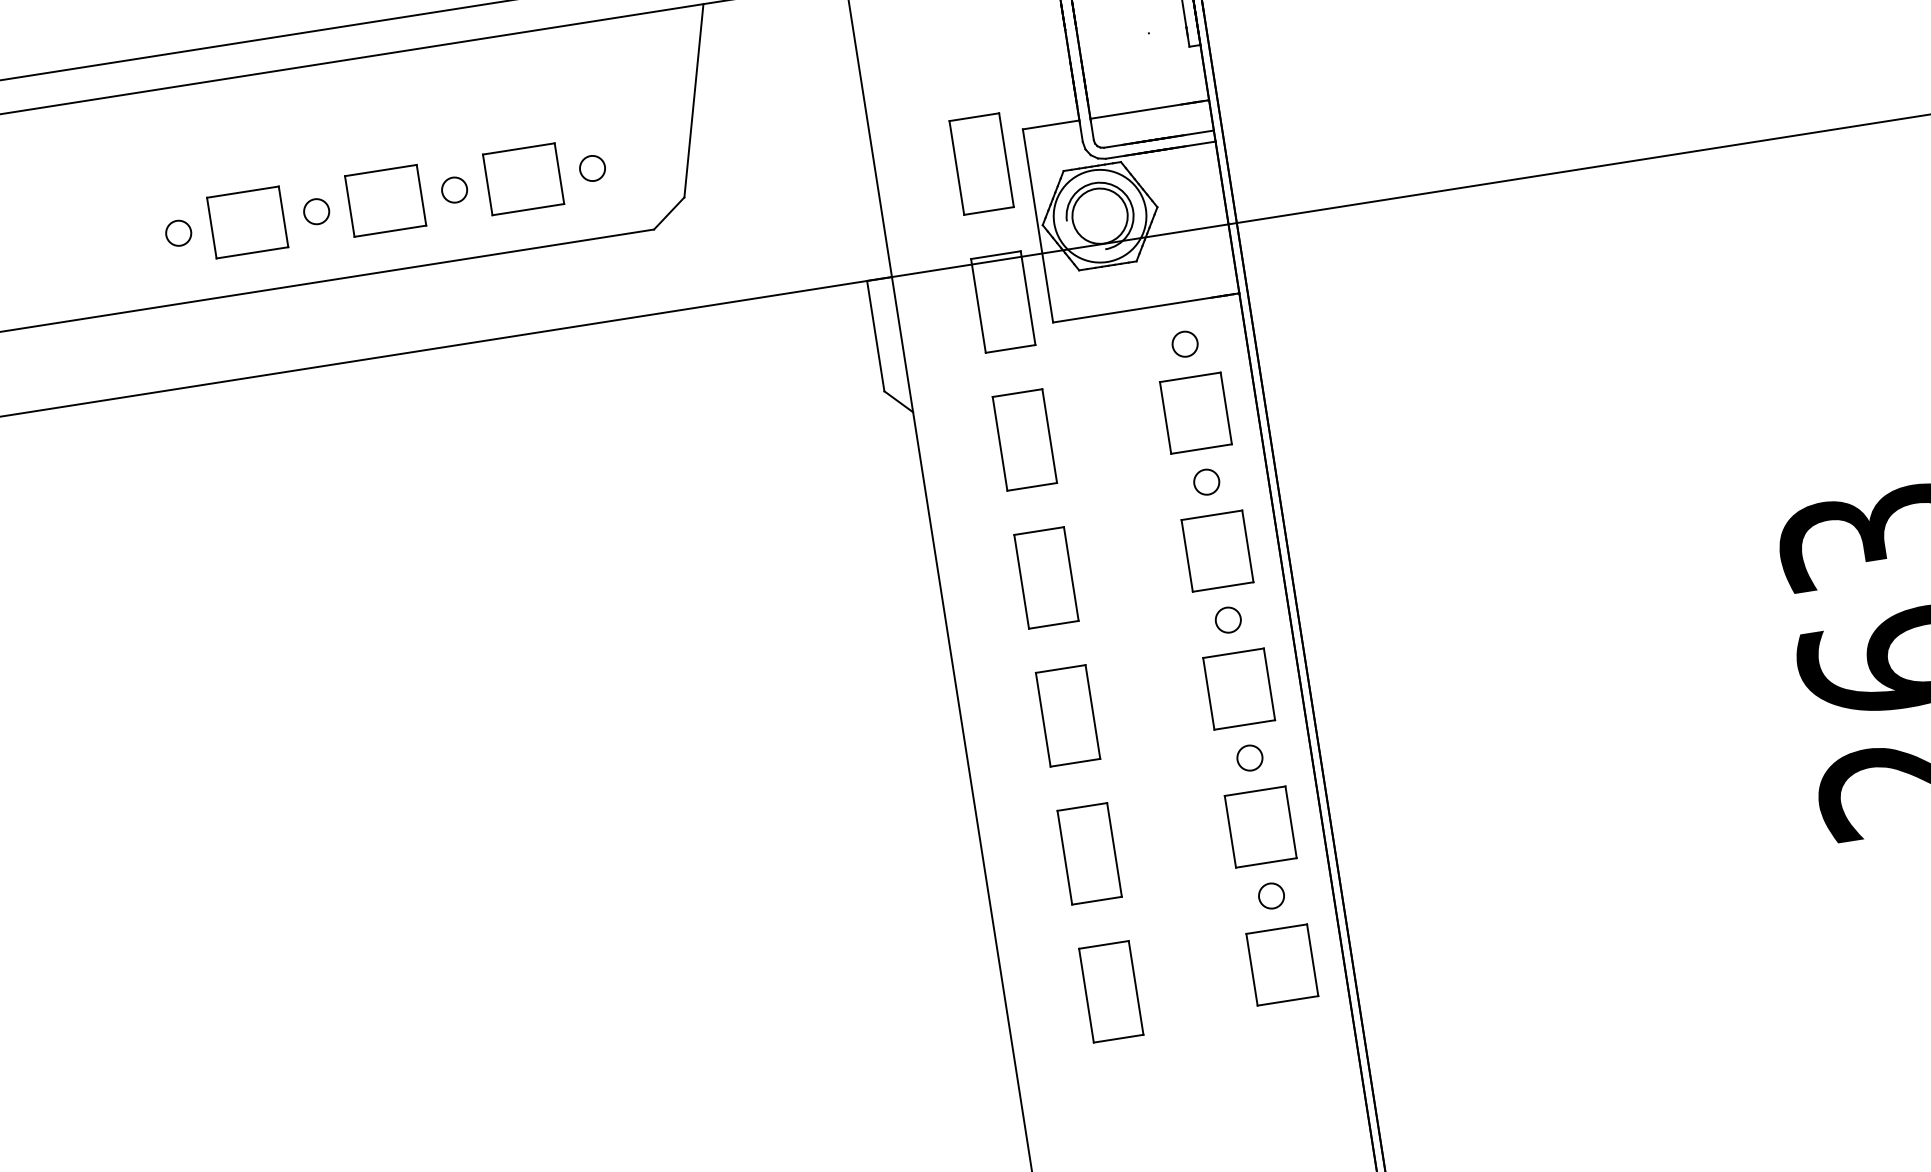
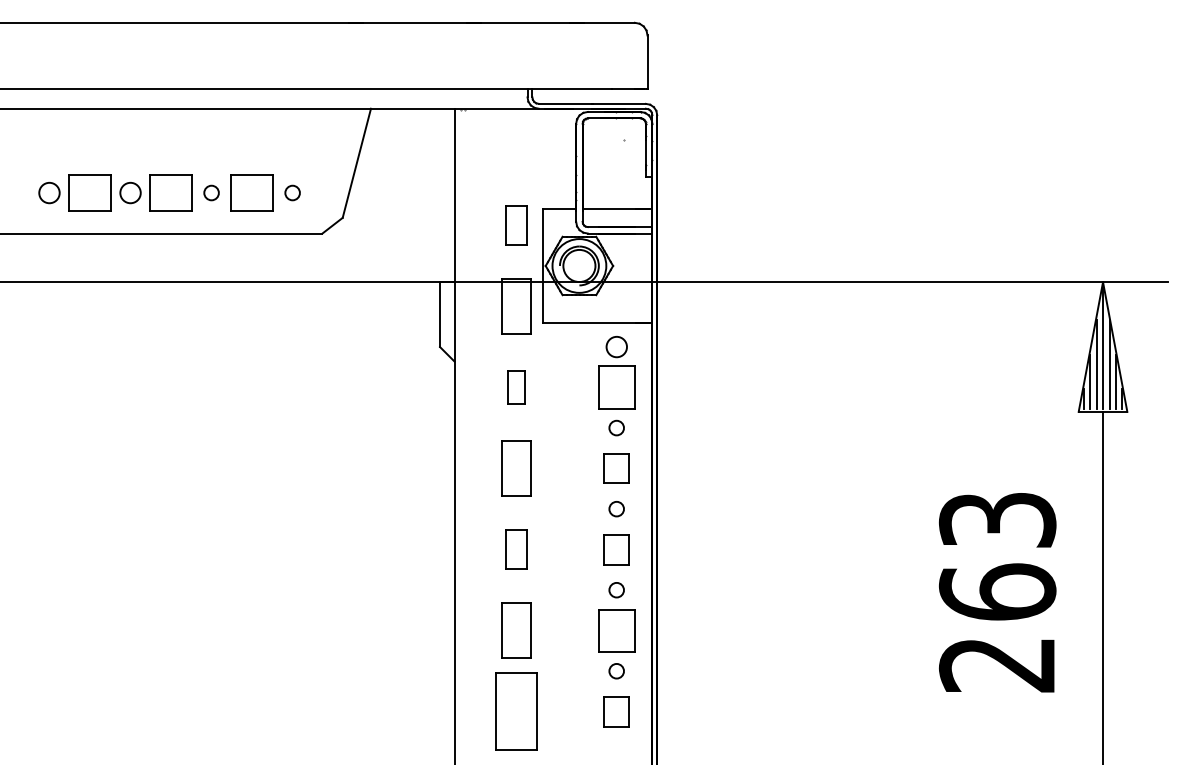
part: (982, 164) -> (516, 225), size x0.7
circle: (316, 210) -> (130, 192), size x1.4
circle: (178, 232) -> (49, 192), size x1.4
circle: (1184, 343) -> (616, 346), size x1.4
part: (1025, 439) -> (516, 387), size x0.6
part: (1217, 551) -> (616, 468), size x0.7
part: (1238, 688) -> (616, 549), size x0.7
part: (1068, 715) -> (516, 549), size x0.7
part: (1281, 964) -> (616, 711), size x0.7
part: (1111, 991) -> (516, 711), size x1.4

